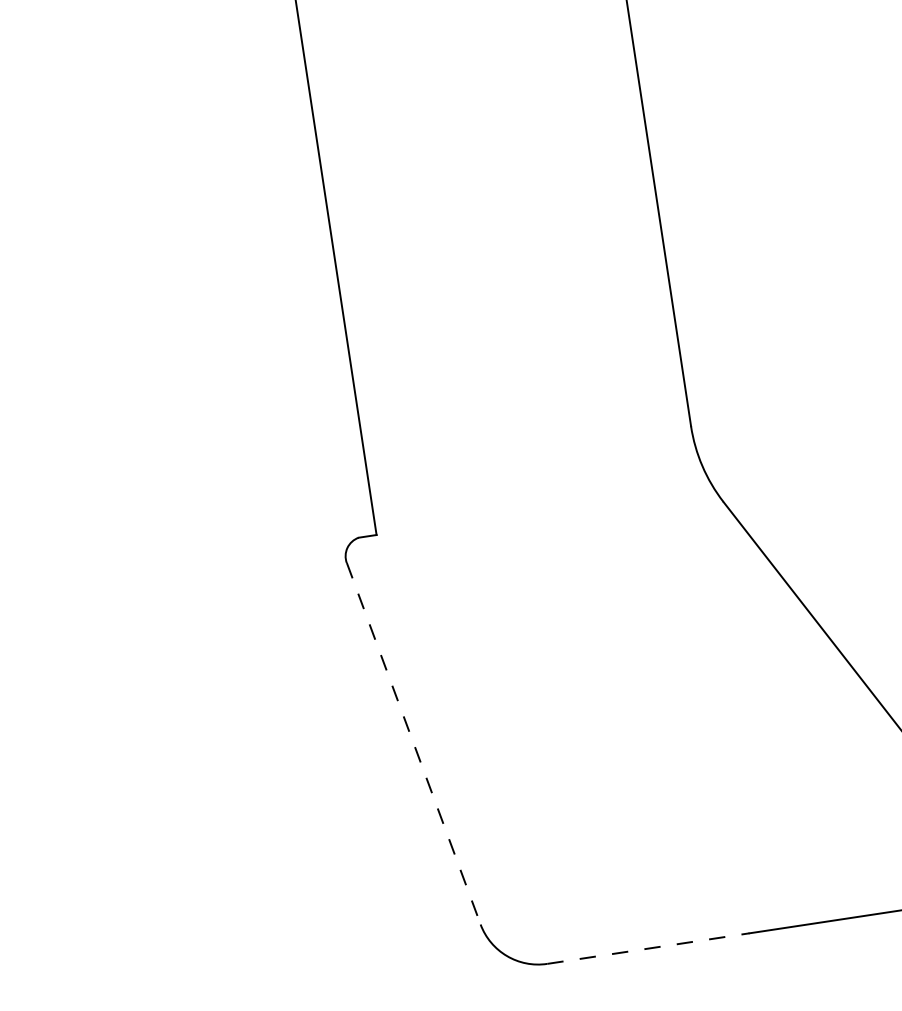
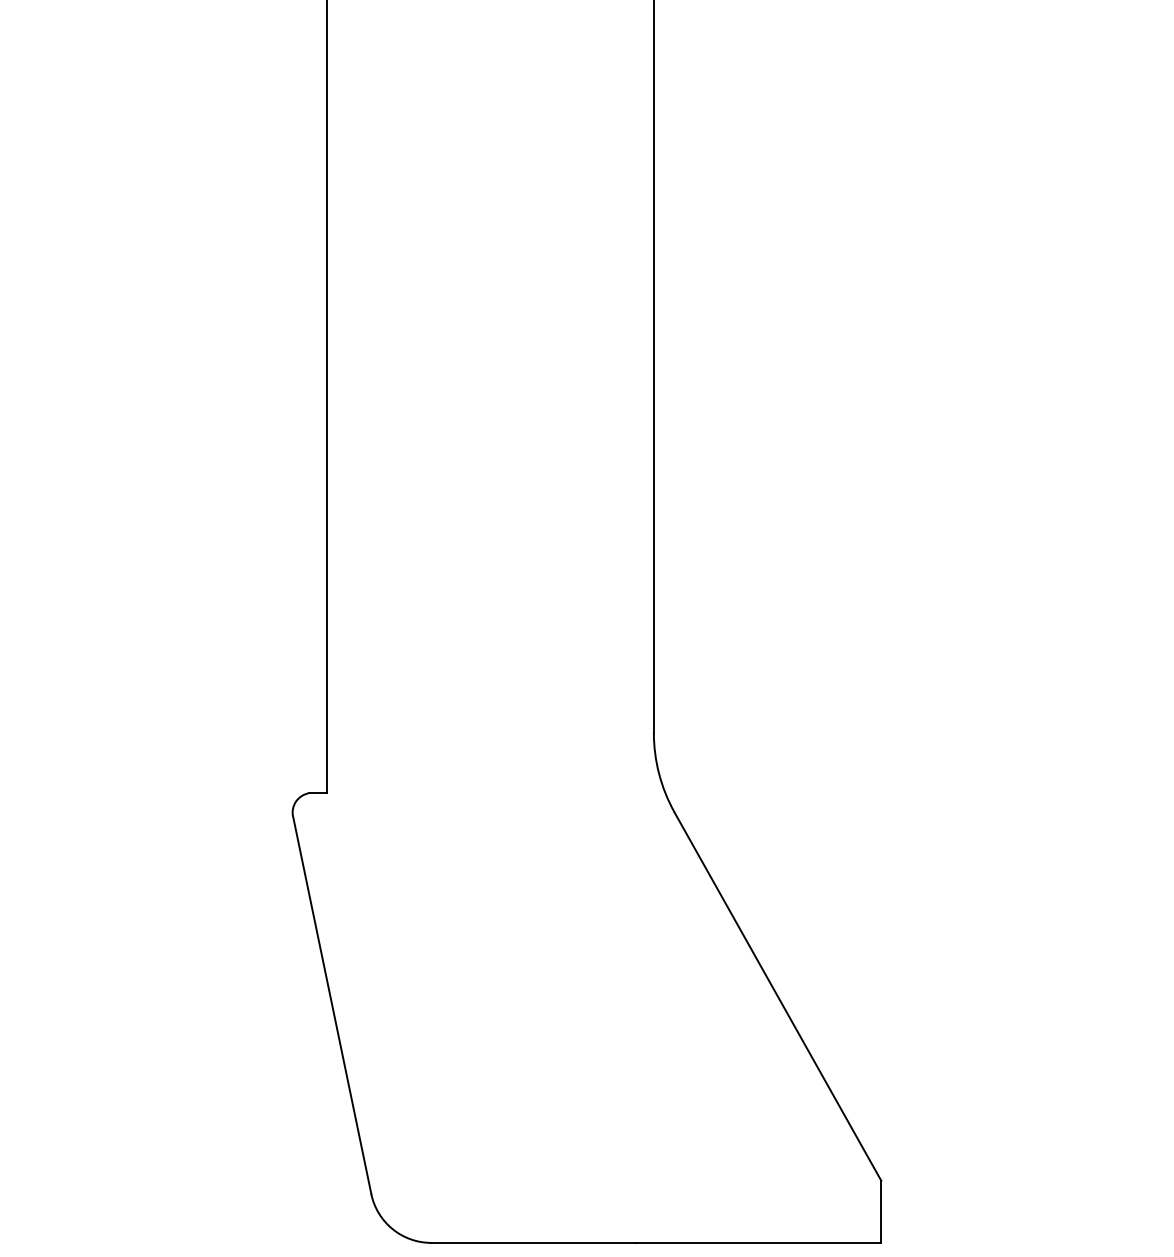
line: (414, 743) -> (332, 1005), dashed -> solid
line: (649, 948) -> (534, 1242), dashed -> solid

